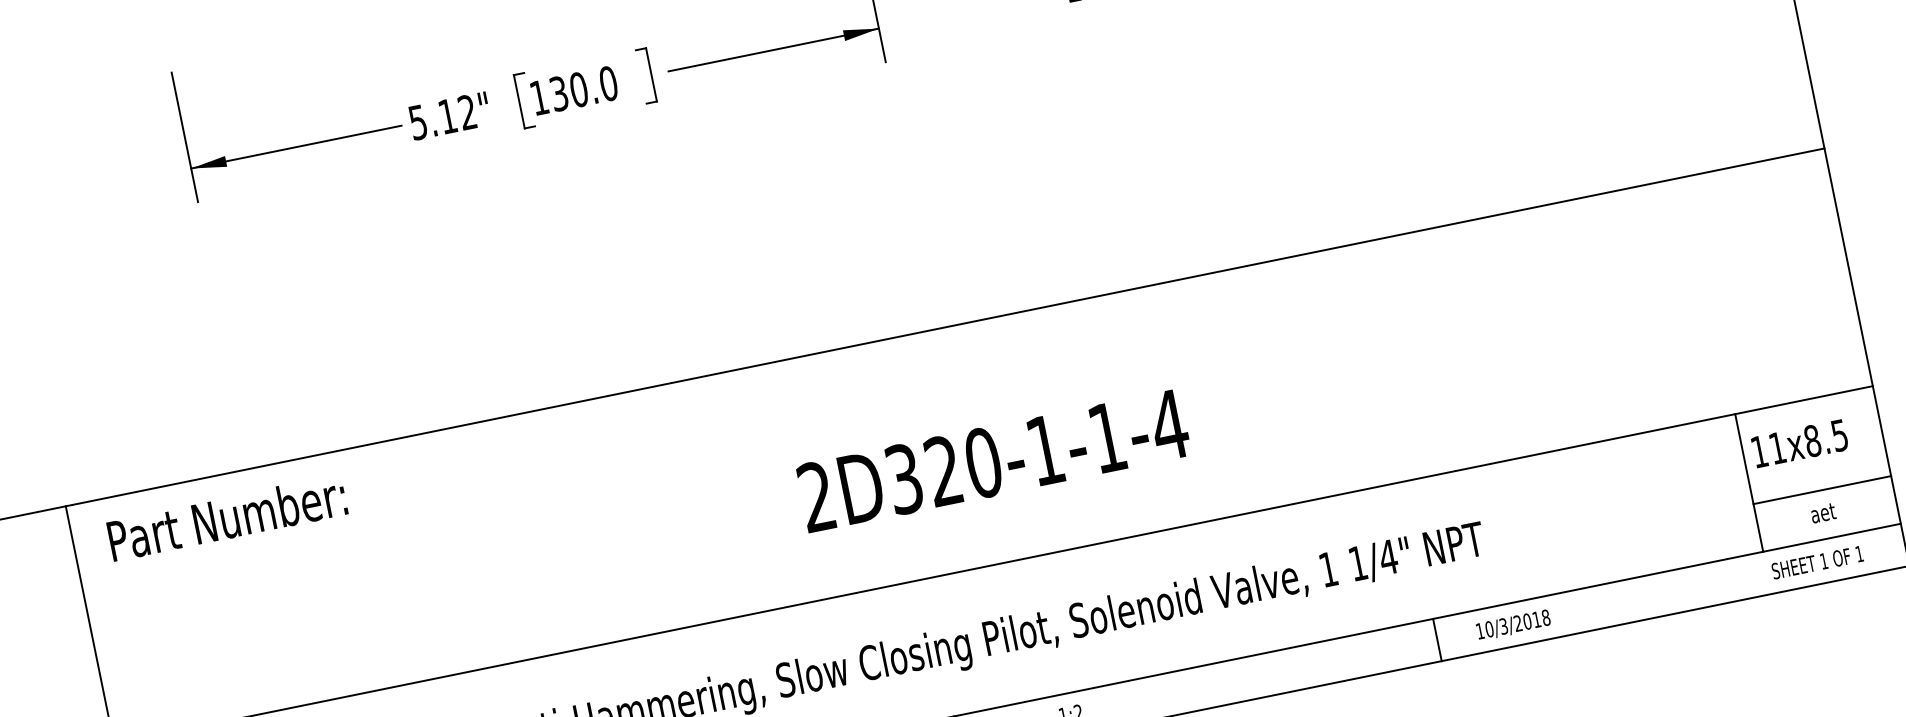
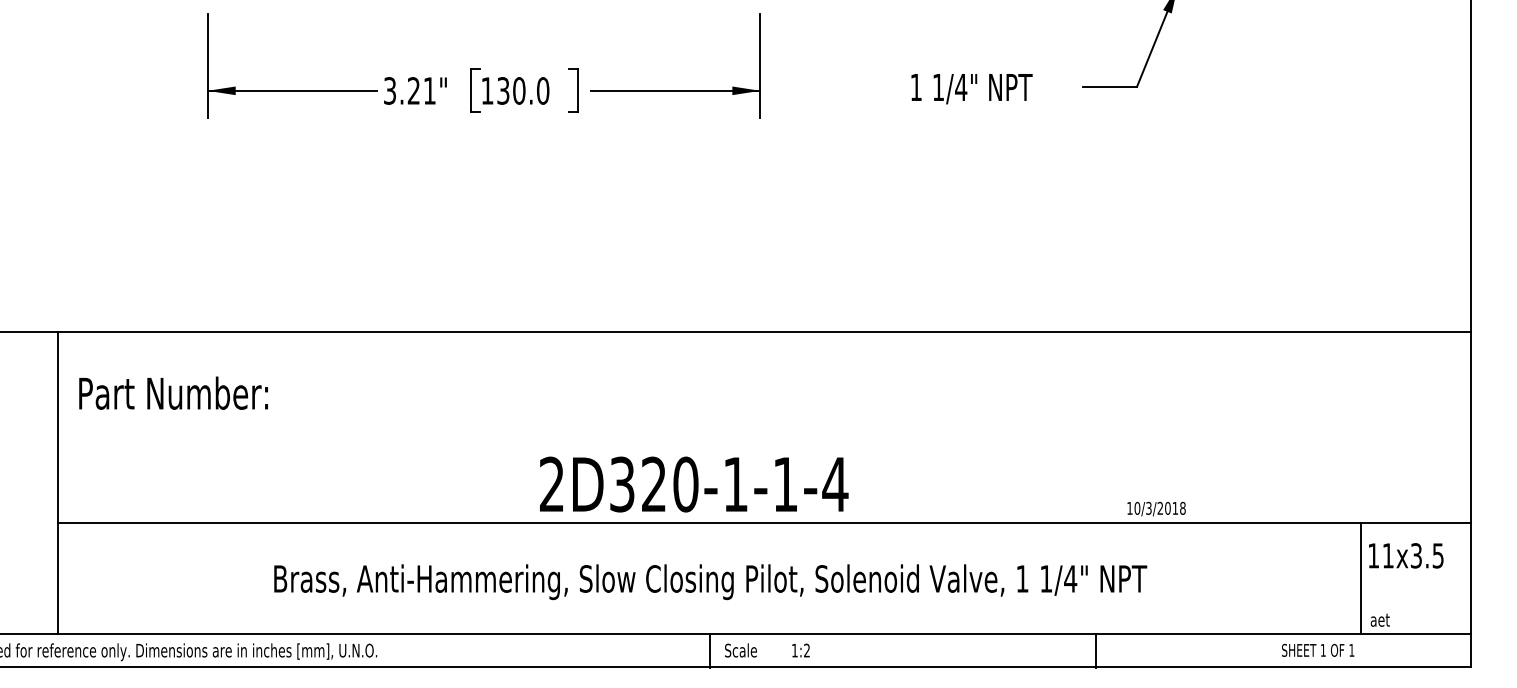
text: (442, 117) -> (409, 90), 5.12" -> 3.21"
text: (1812, 440) -> (1416, 555), 11x8.5 -> 11x3.5
text: (994, 460) -> (694, 484), moved
line: (1821, 490) -> (1415, 595), removed
text: (1822, 512) -> (1379, 619), moved
text: (226, 517) -> (173, 392), moved
text: (1817, 561) -> (1318, 649), moved
text: (1513, 624) -> (1156, 508), moved

